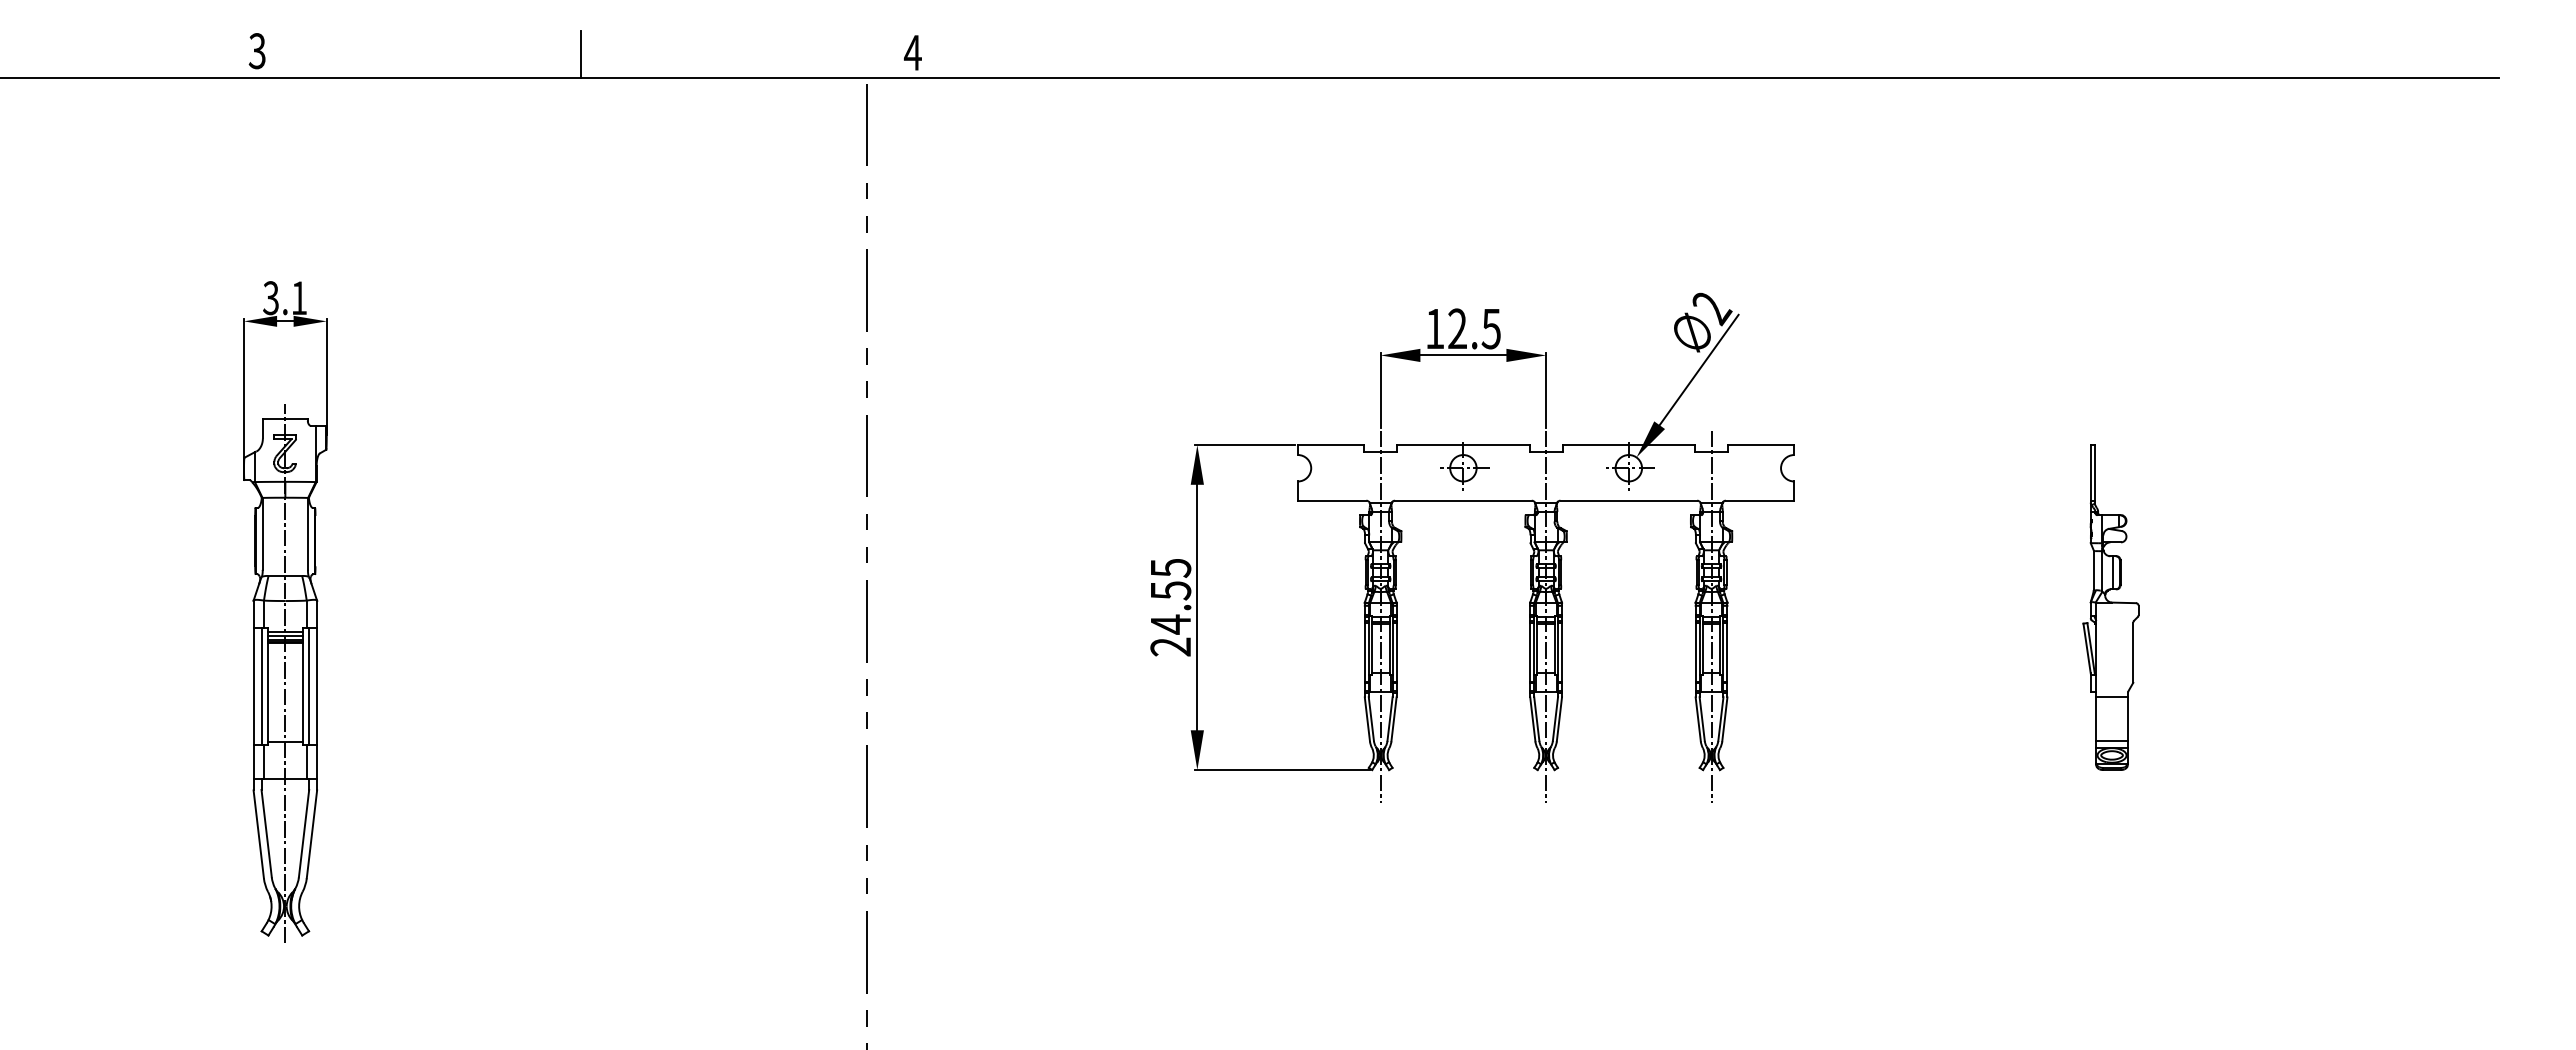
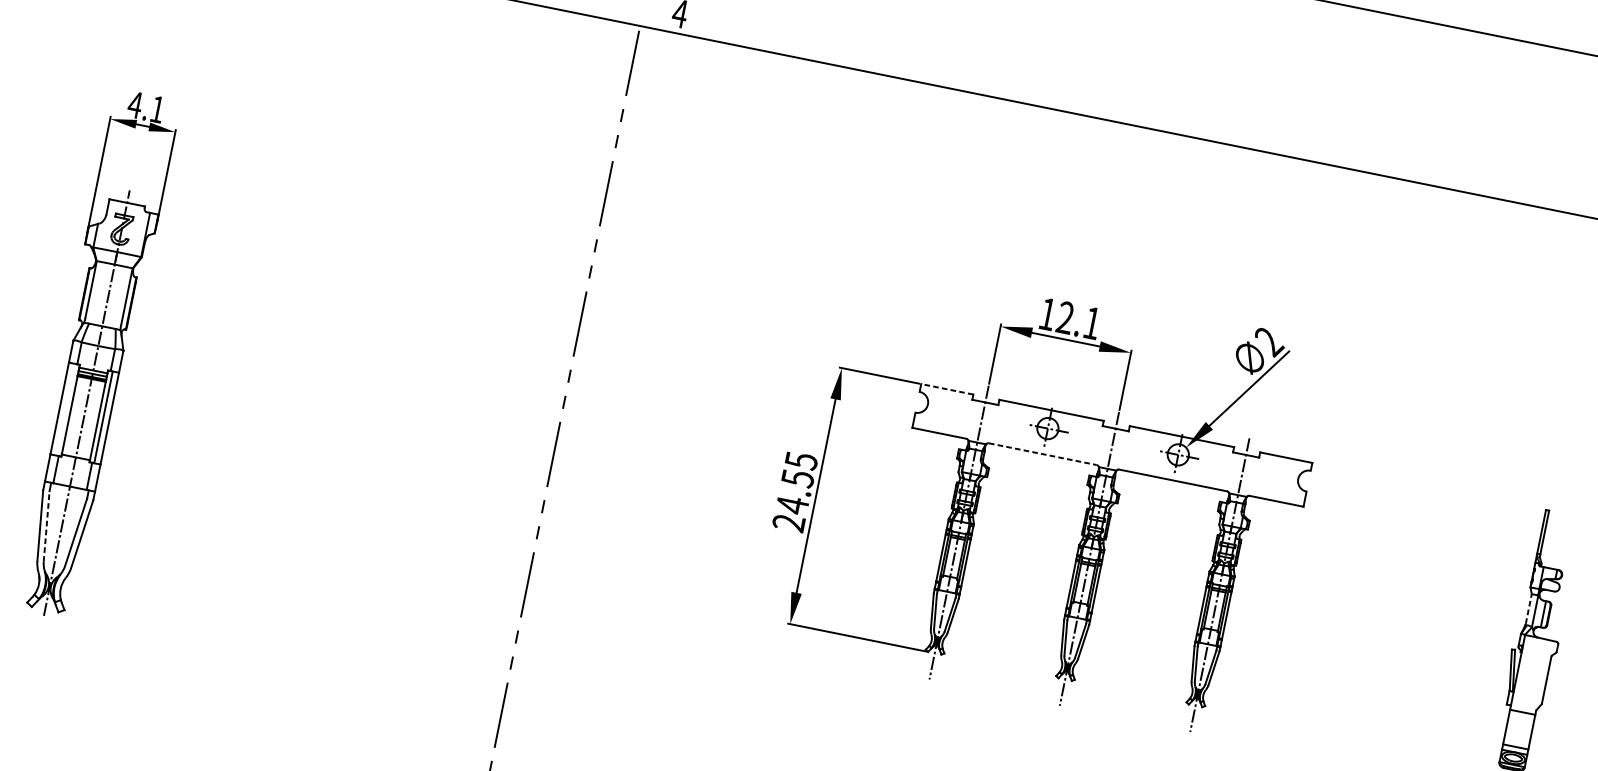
text: (270, 298) -> (134, 105), 3.1 -> 4.1
text: (1490, 329) -> (1091, 323), 12.5 -> 12.1
line: (1330, 445) -> (946, 389), solid -> dashed
line: (1463, 500) -> (1042, 454), solid -> dashed
line: (2094, 569) -> (1529, 608), solid -> dashed
line: (261, 686) -> (65, 409), removed
line: (266, 833) -> (46, 526), solid -> dashed

